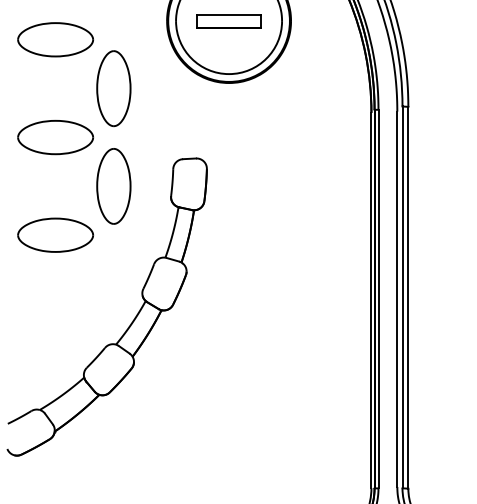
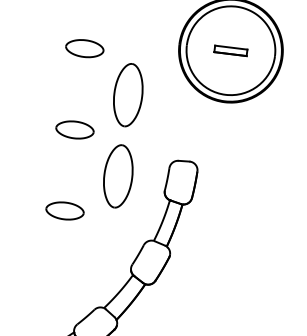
part: (228, 21) -> (230, 51), size x0.6
part: (55, 39) -> (84, 48), size x0.6
part: (55, 137) -> (74, 129), size x0.6
part: (55, 234) -> (64, 210), size x0.6

